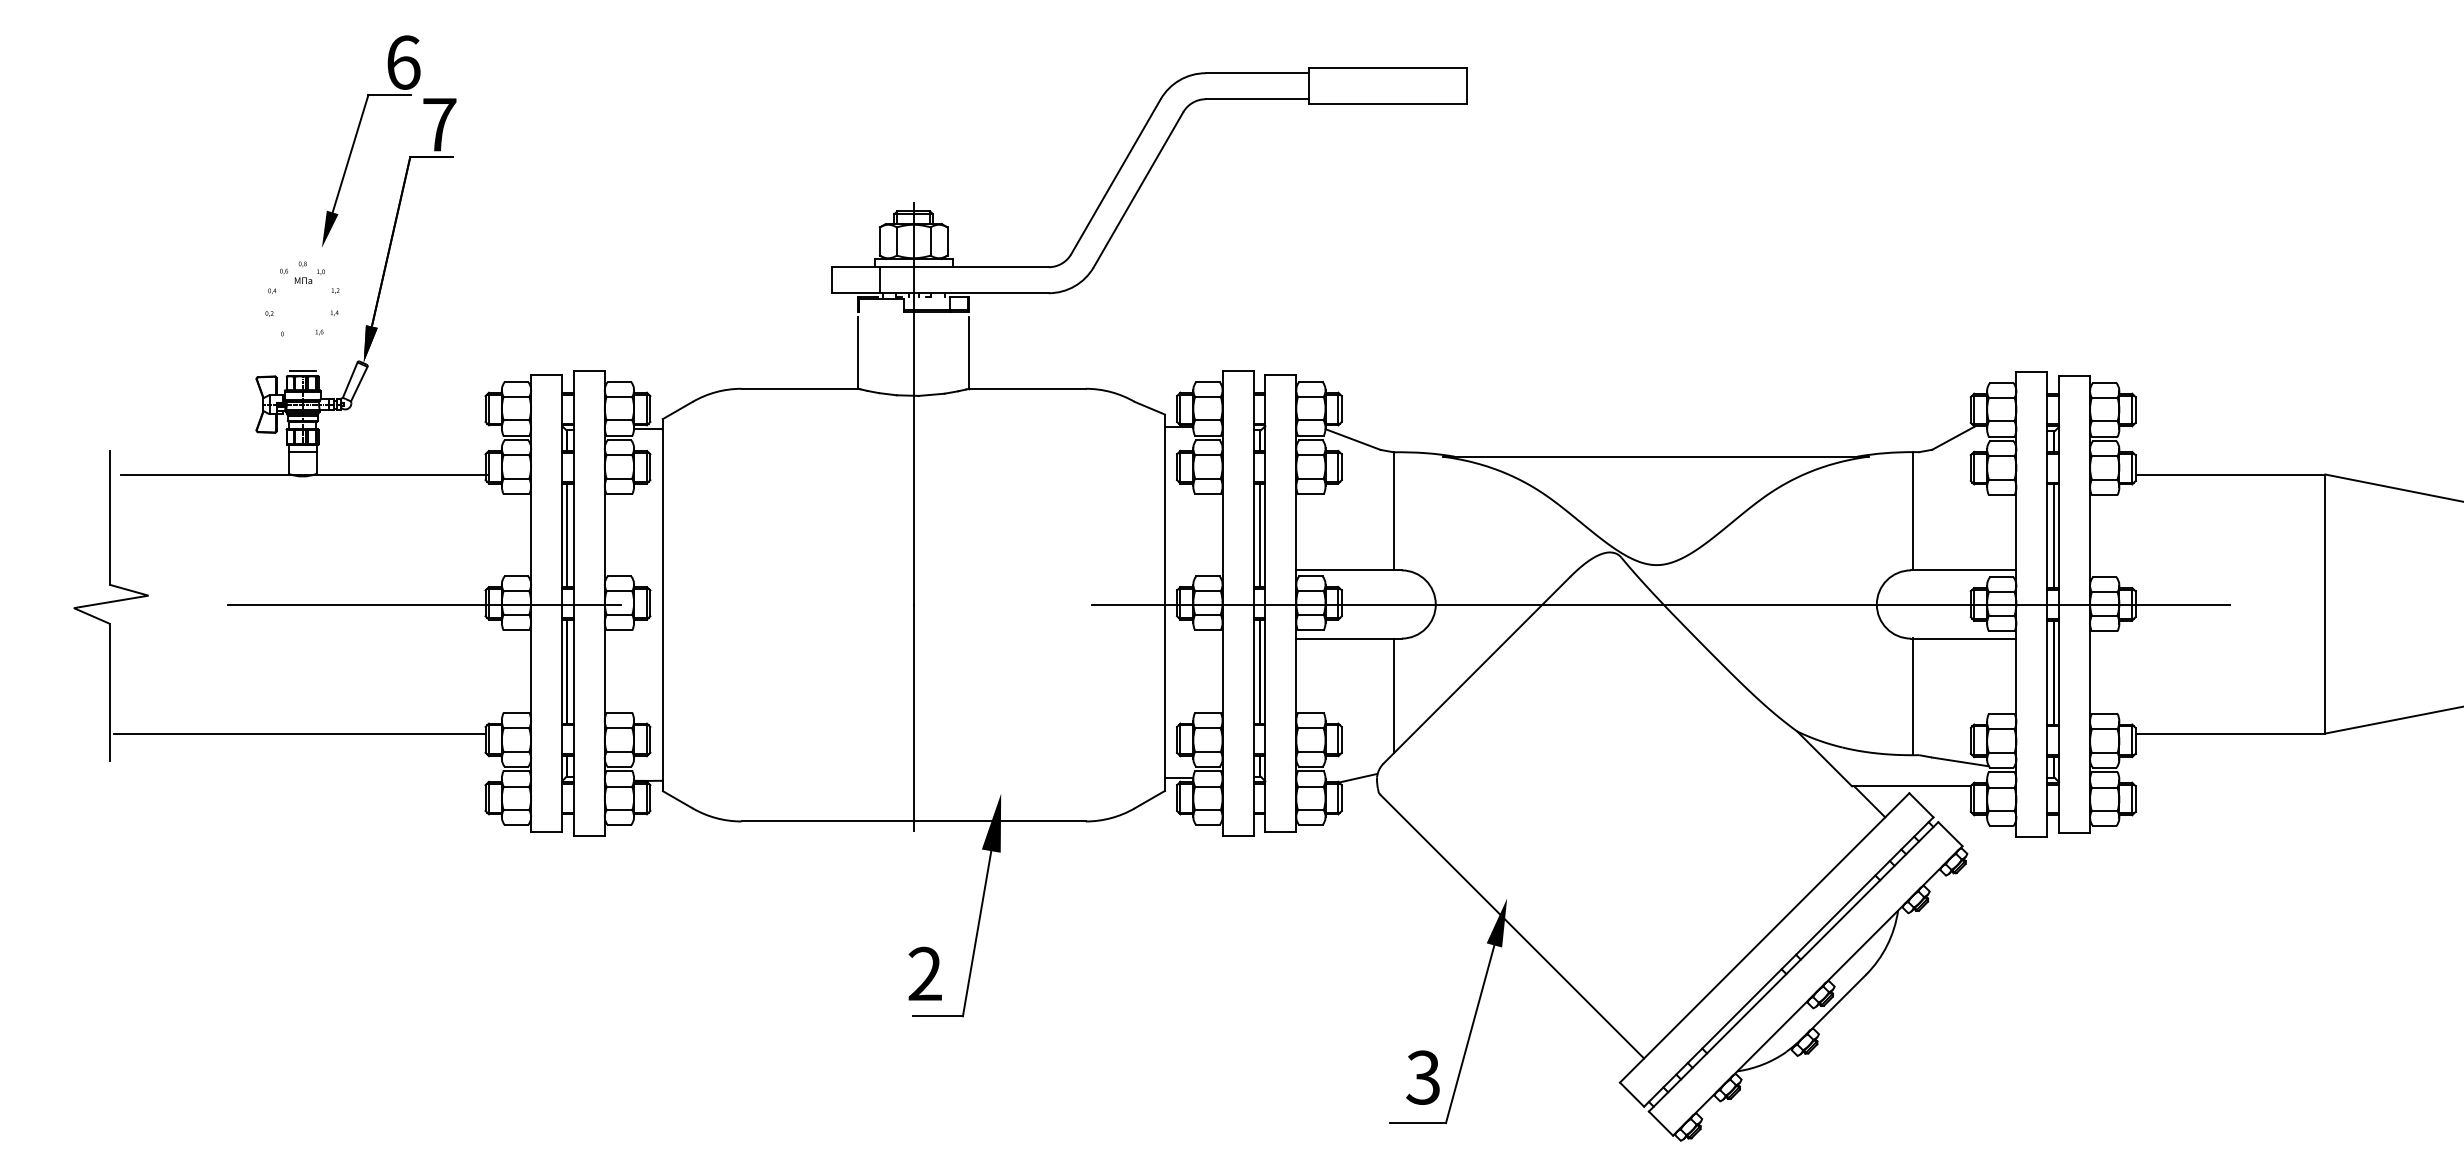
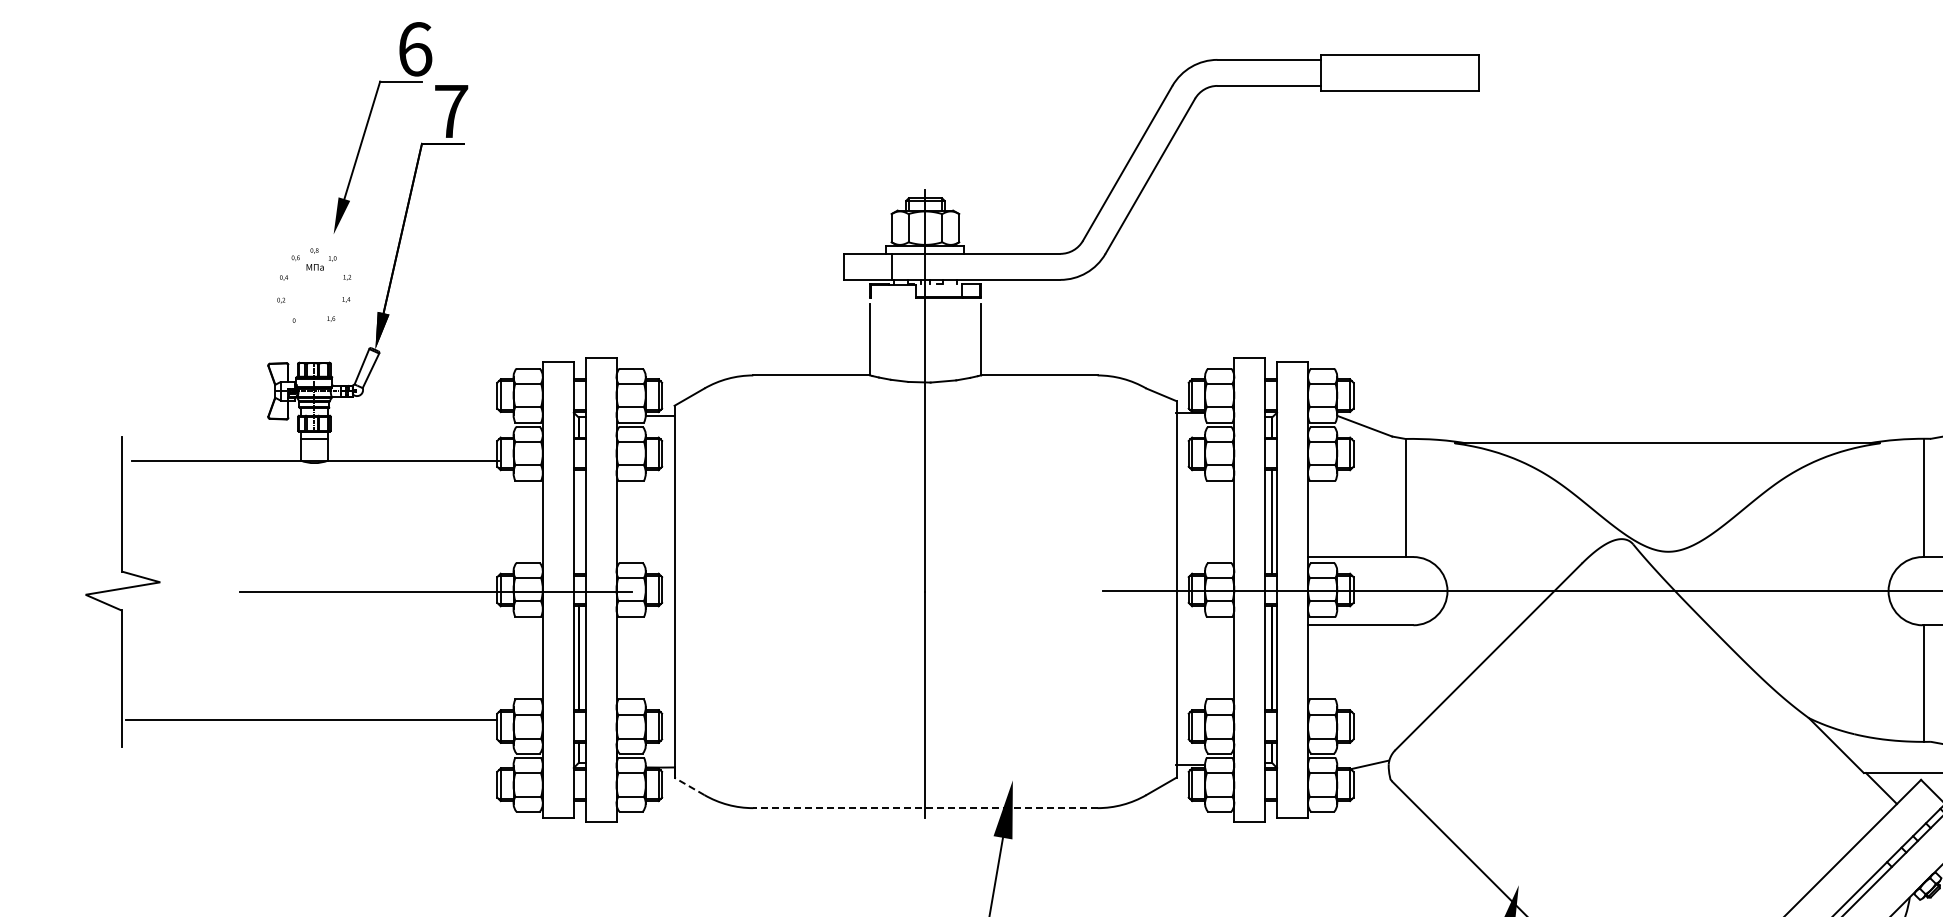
line: (302, 370) -> (314, 357), removed
line: (567, 535) -> (579, 522), removed
line: (1393, 695) -> (1405, 682), removed
line: (677, 799) -> (689, 786), solid -> dashed
line: (913, 821) -> (925, 808), solid -> dashed

